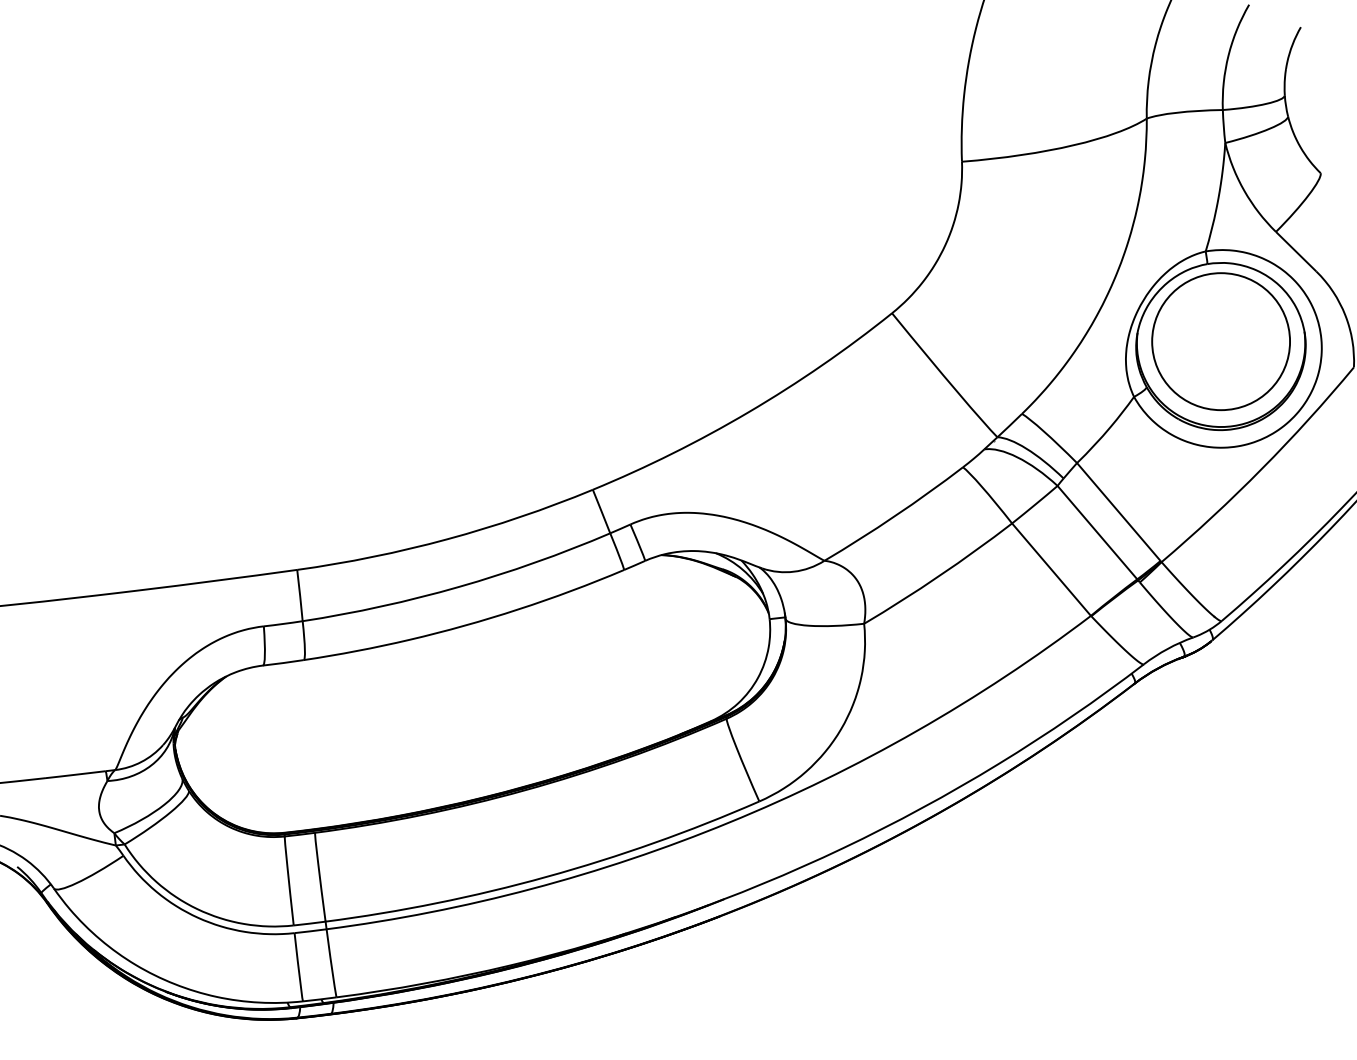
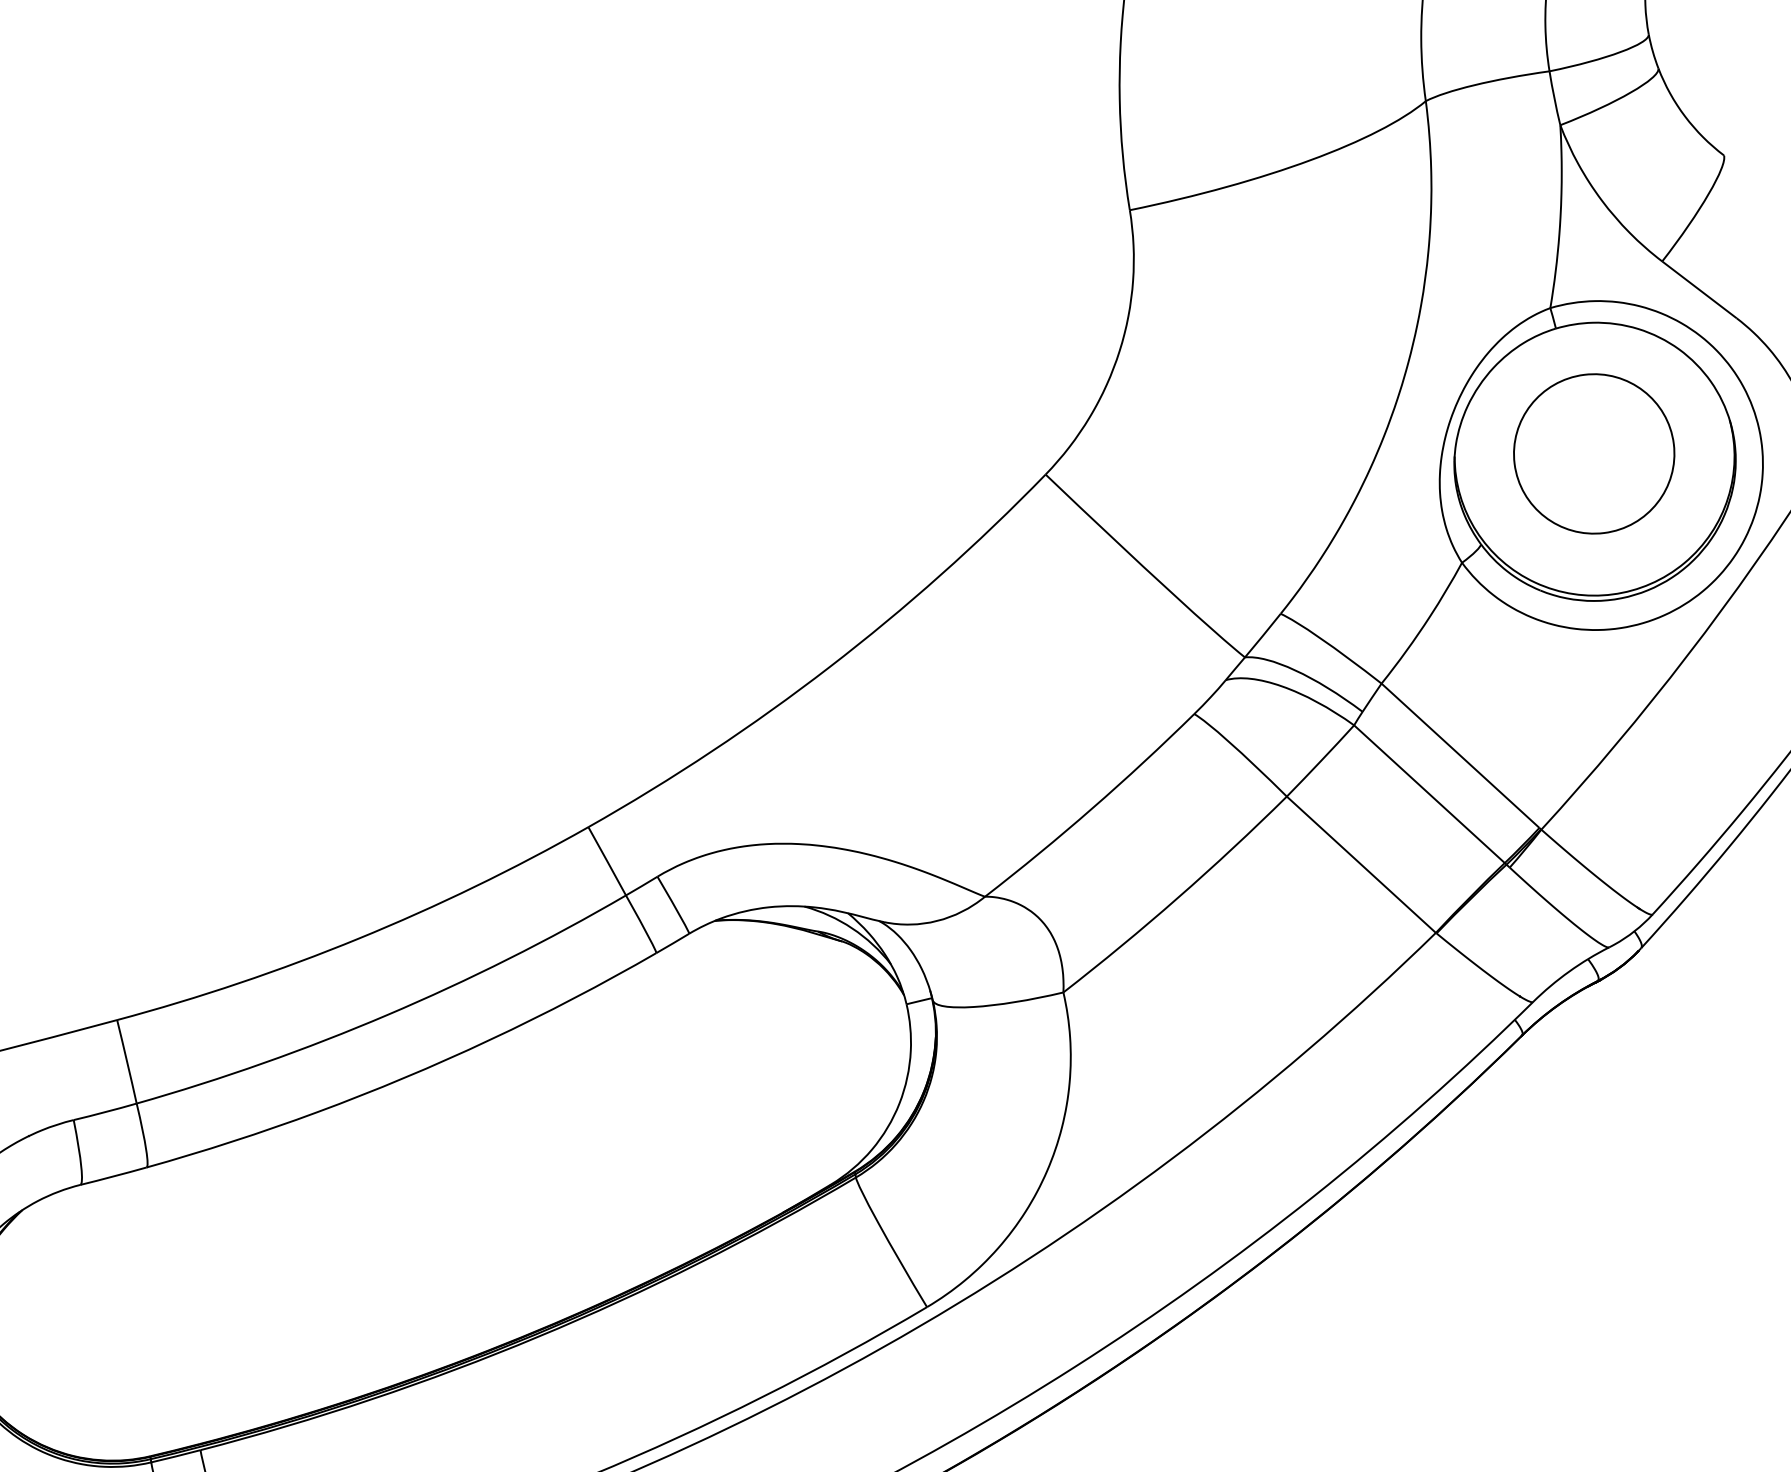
part: (1220, 341) -> (1593, 453), size x0.7

